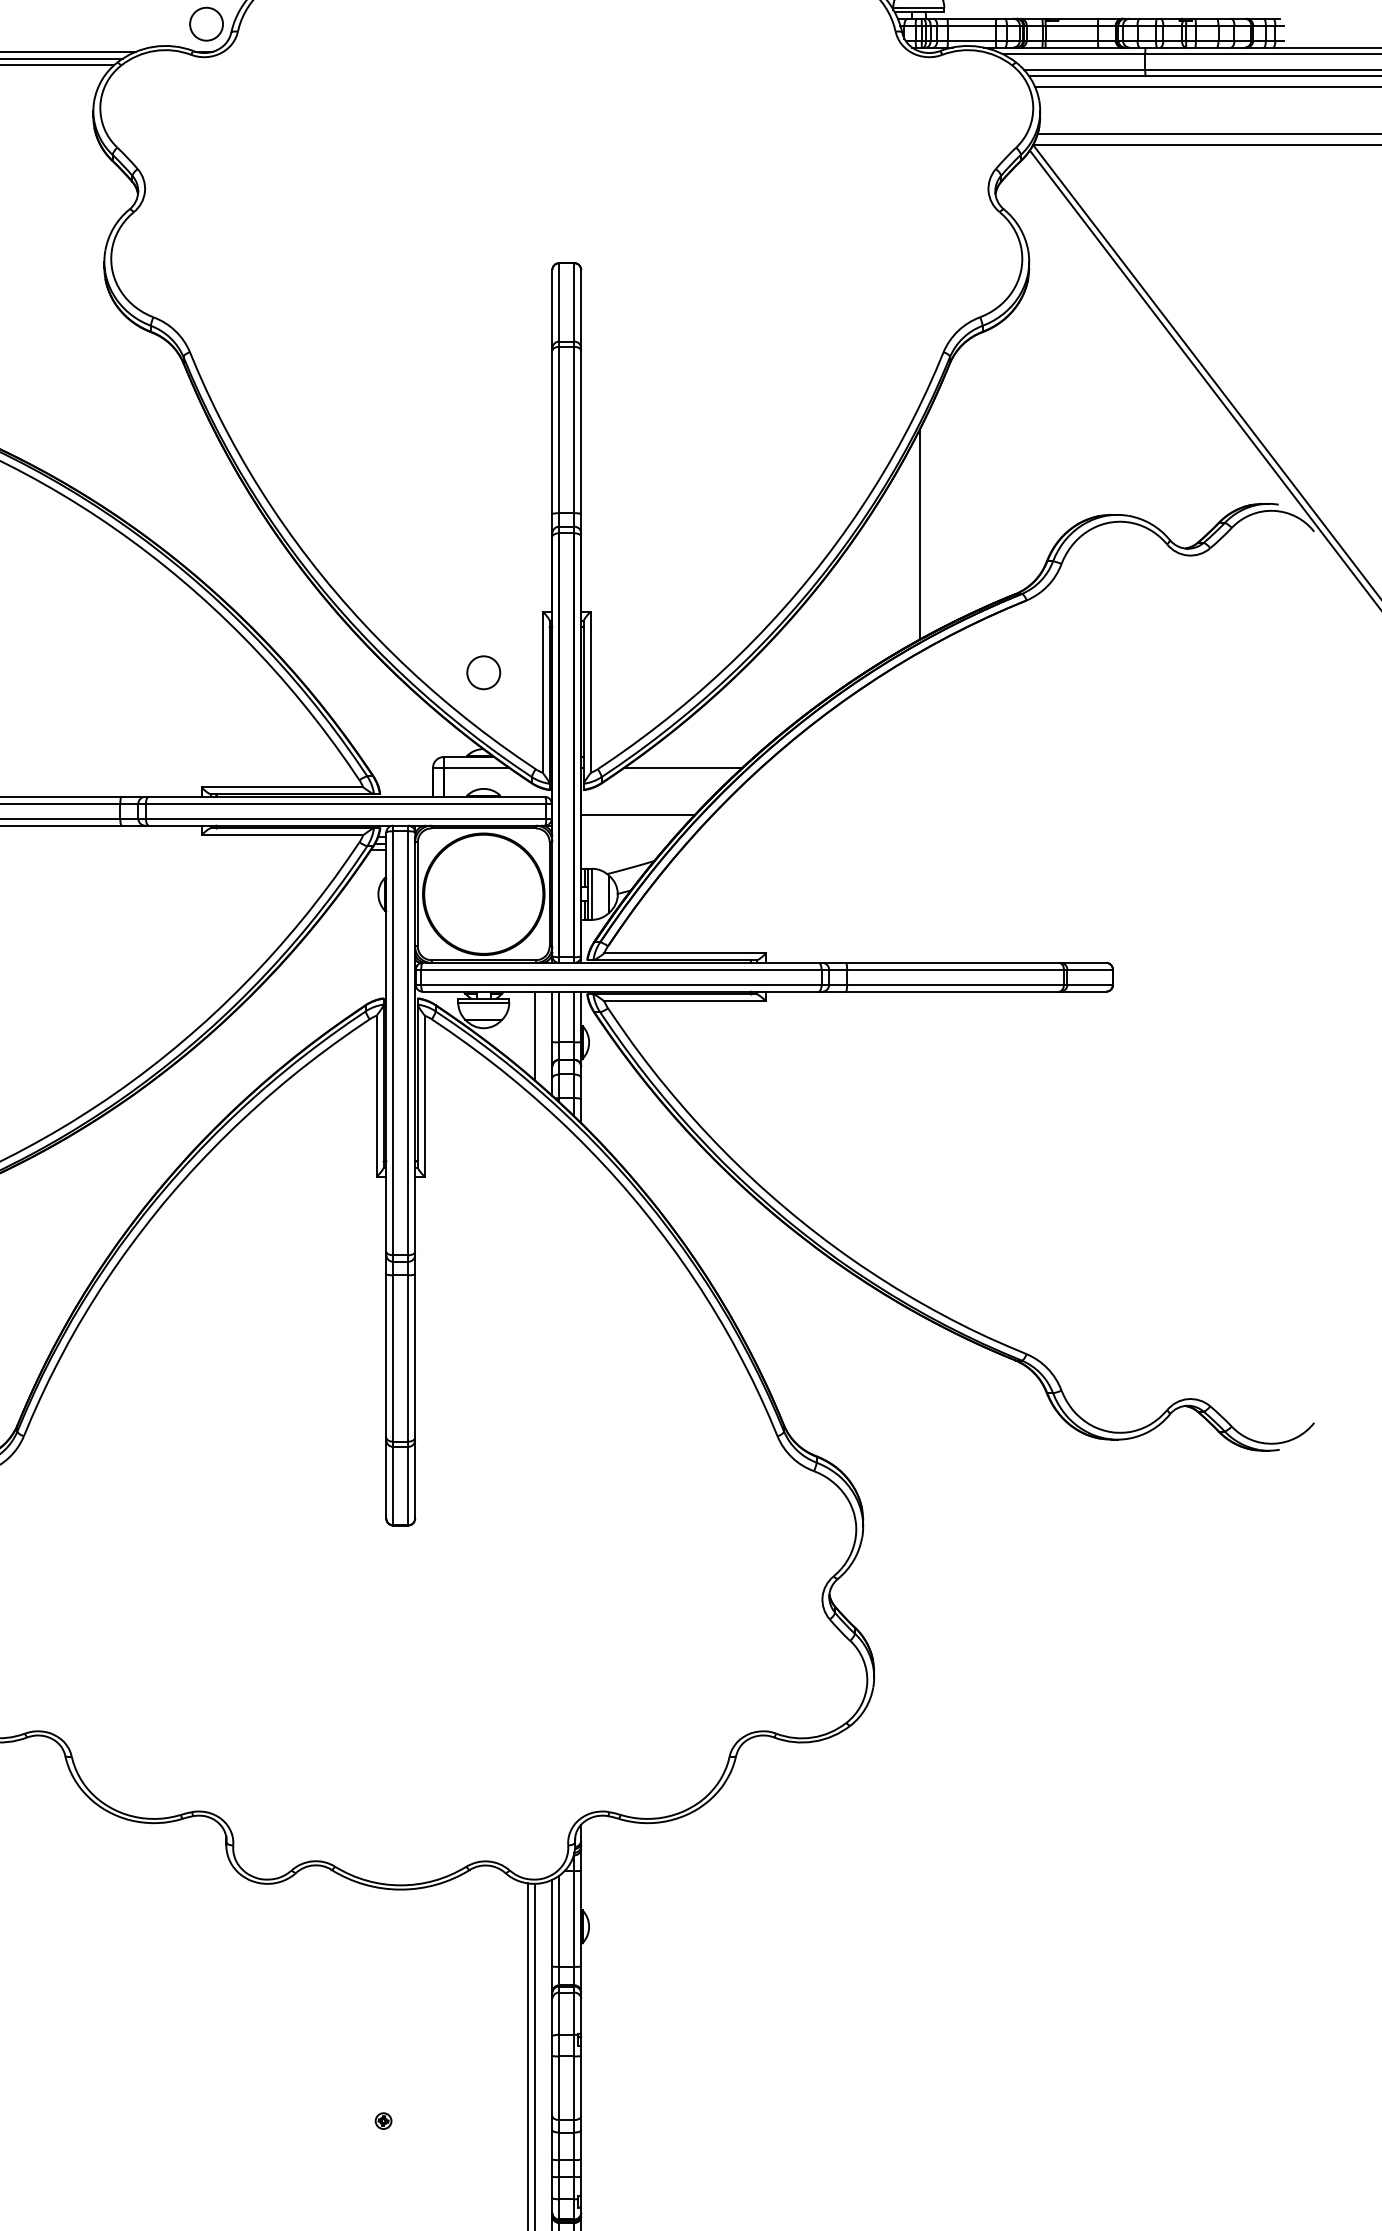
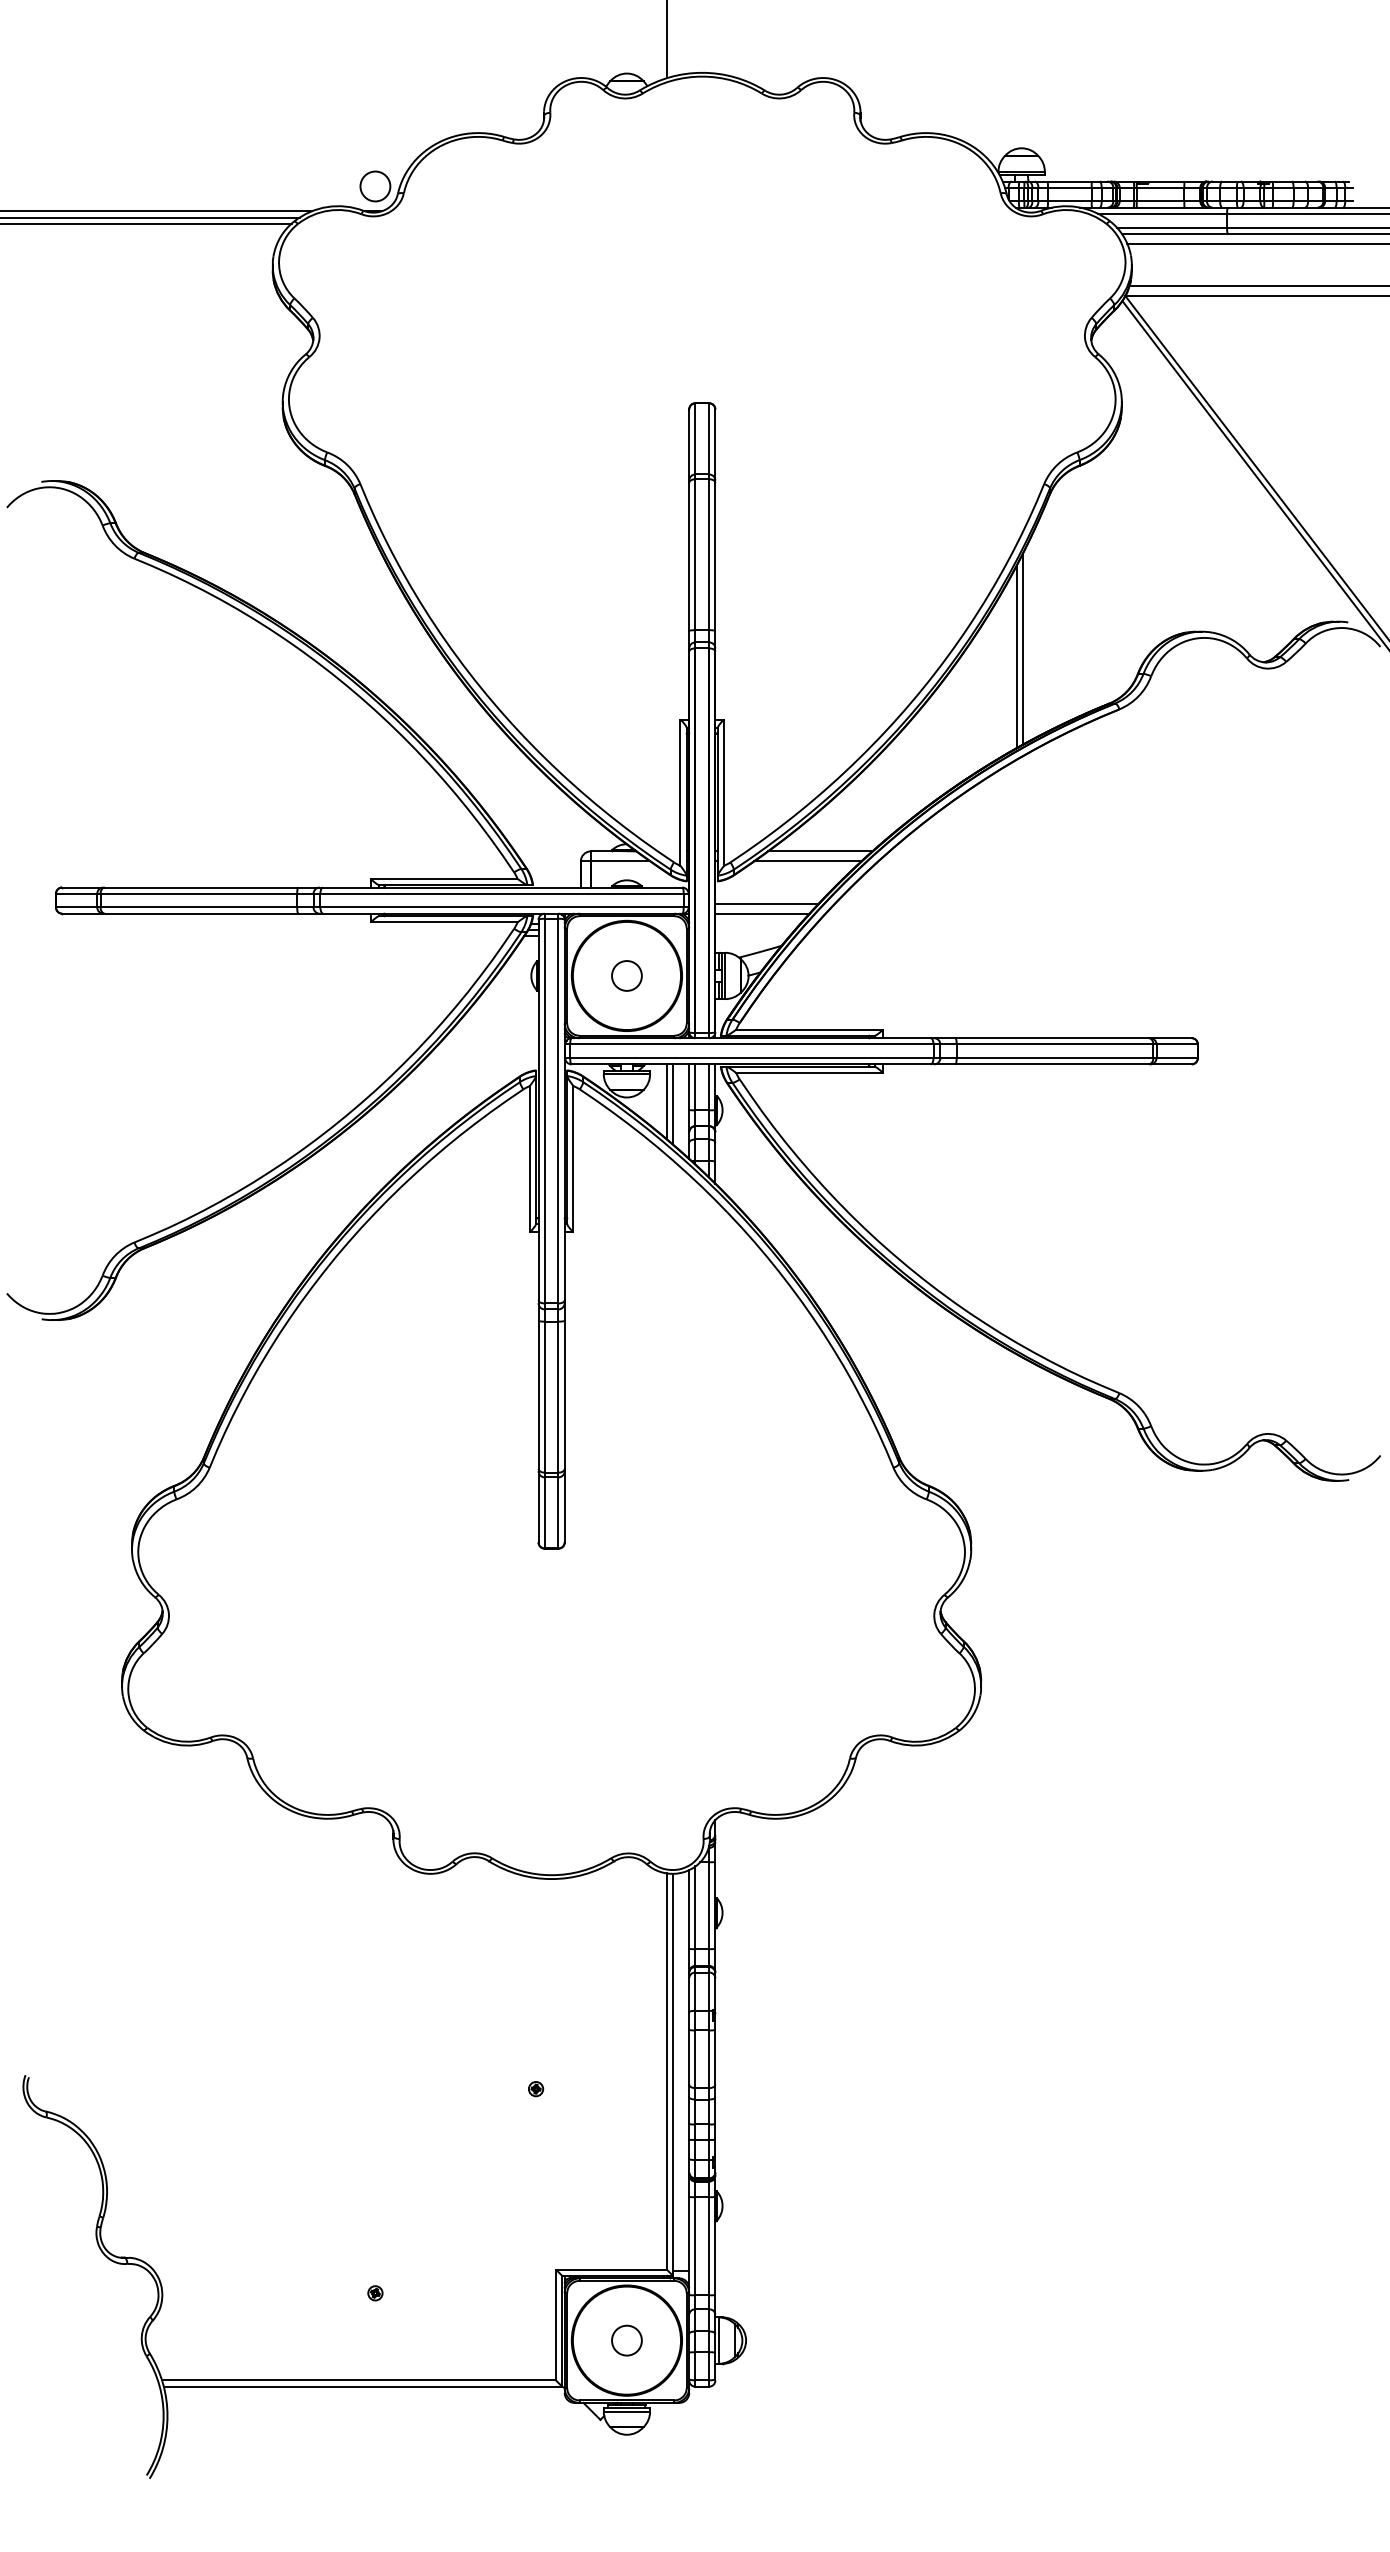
line: (913, 542) -> (1016, 656), added
circle: (483, 672) -> (626, 975), moved
line: (697, 757) -> (820, 851), added
line: (633, 825) -> (762, 913), added
line: (527, 1032) -> (666, 1101), added

